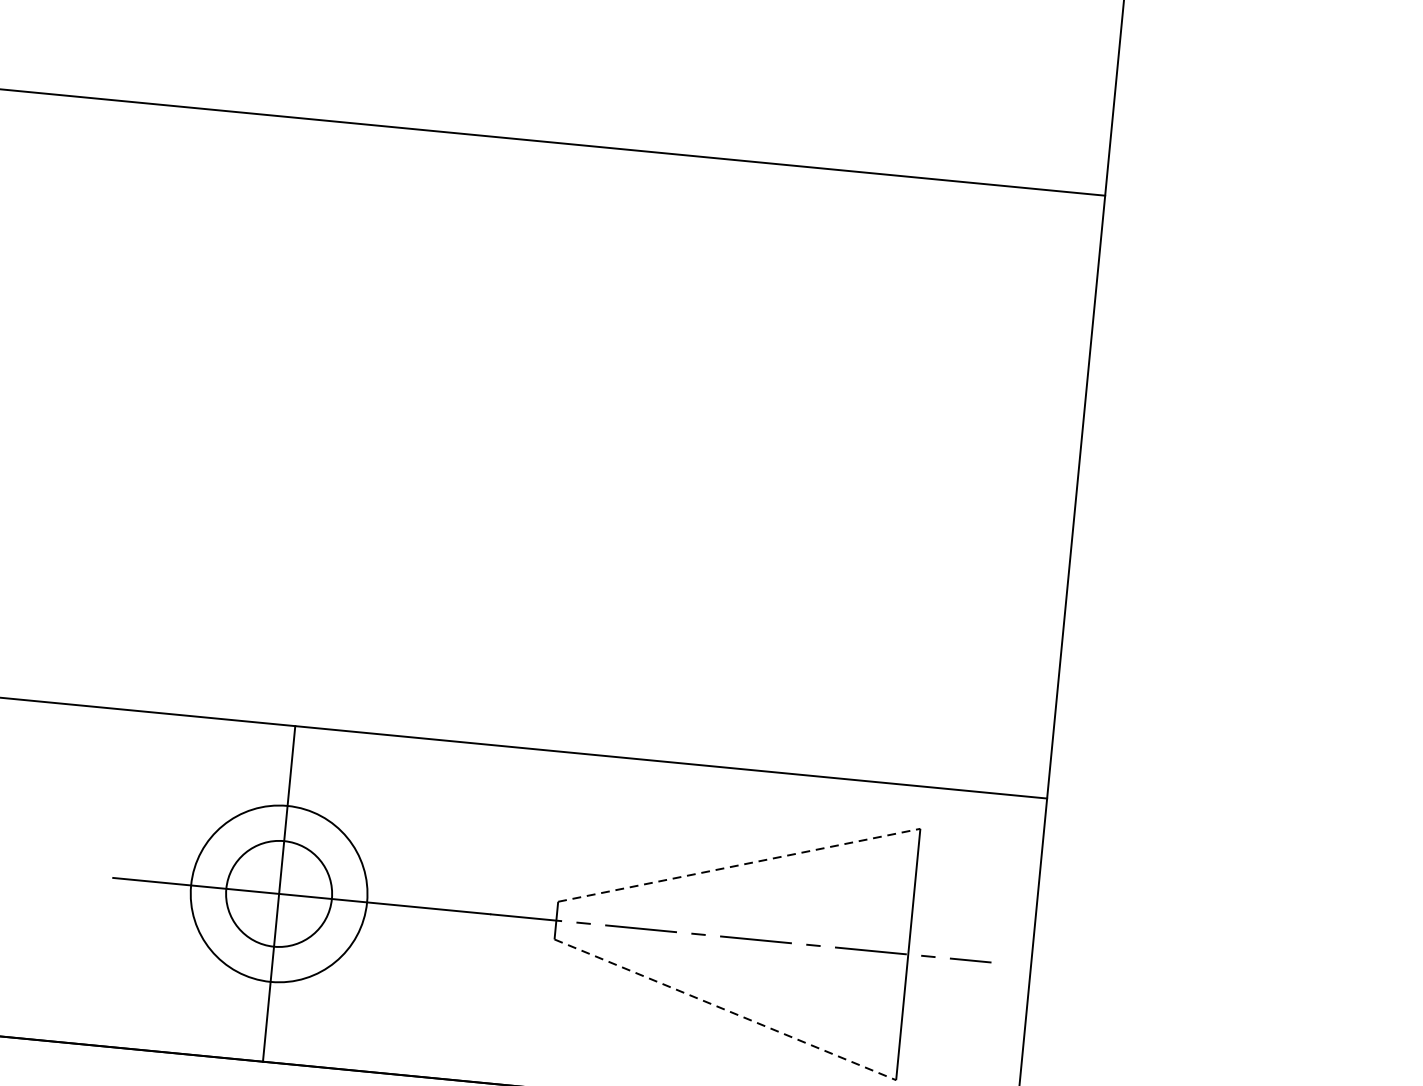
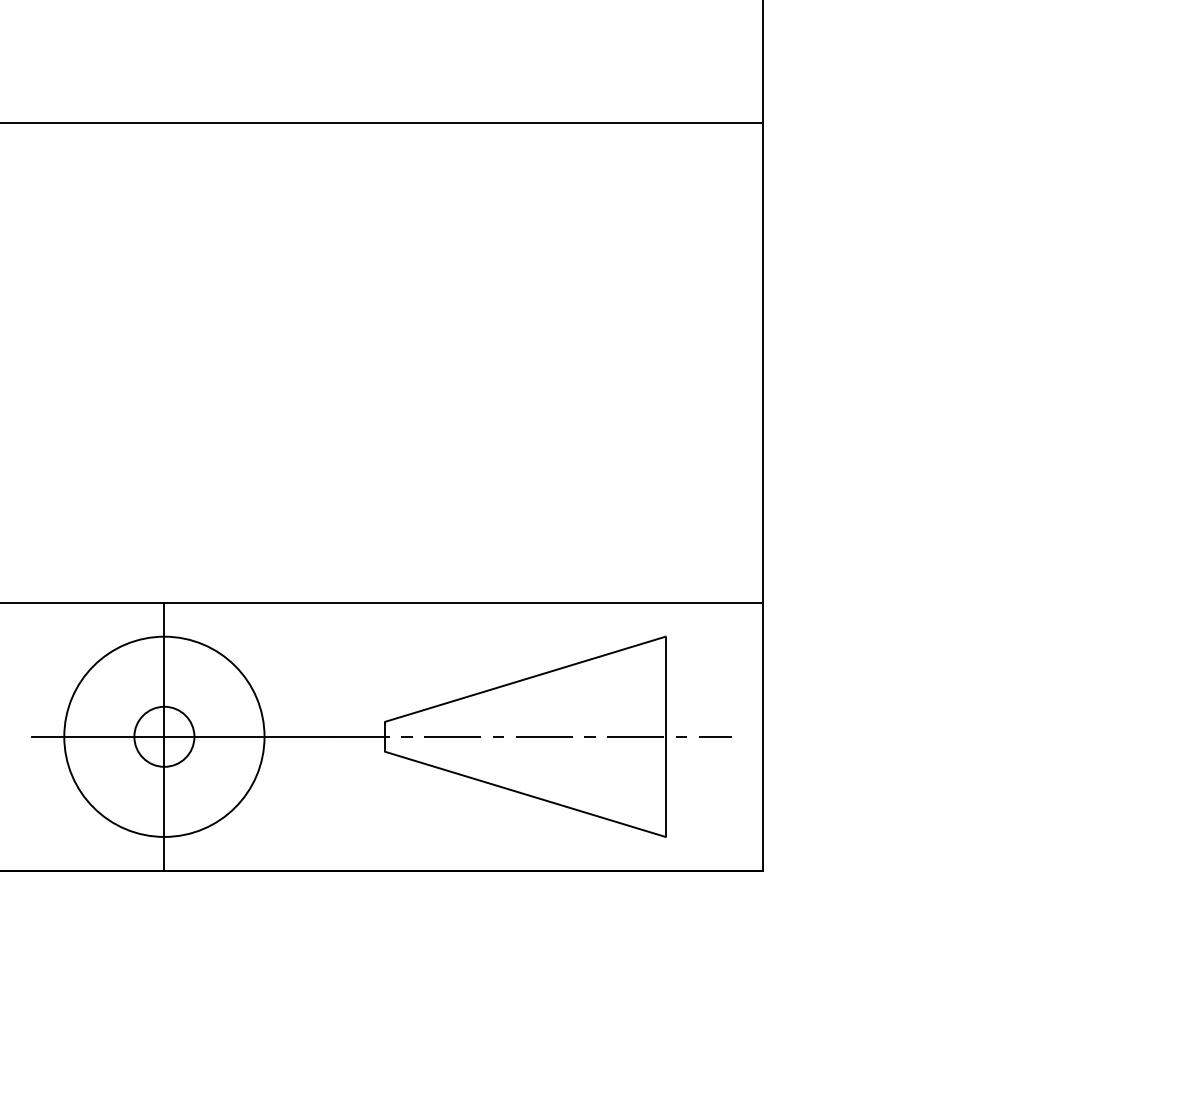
line: (739, 865) -> (525, 679), dashed -> solid
circle: (279, 893) -> (164, 736), size x0.71
circle: (279, 893) -> (164, 736), size x1.43
line: (725, 1009) -> (525, 794), dashed -> solid

